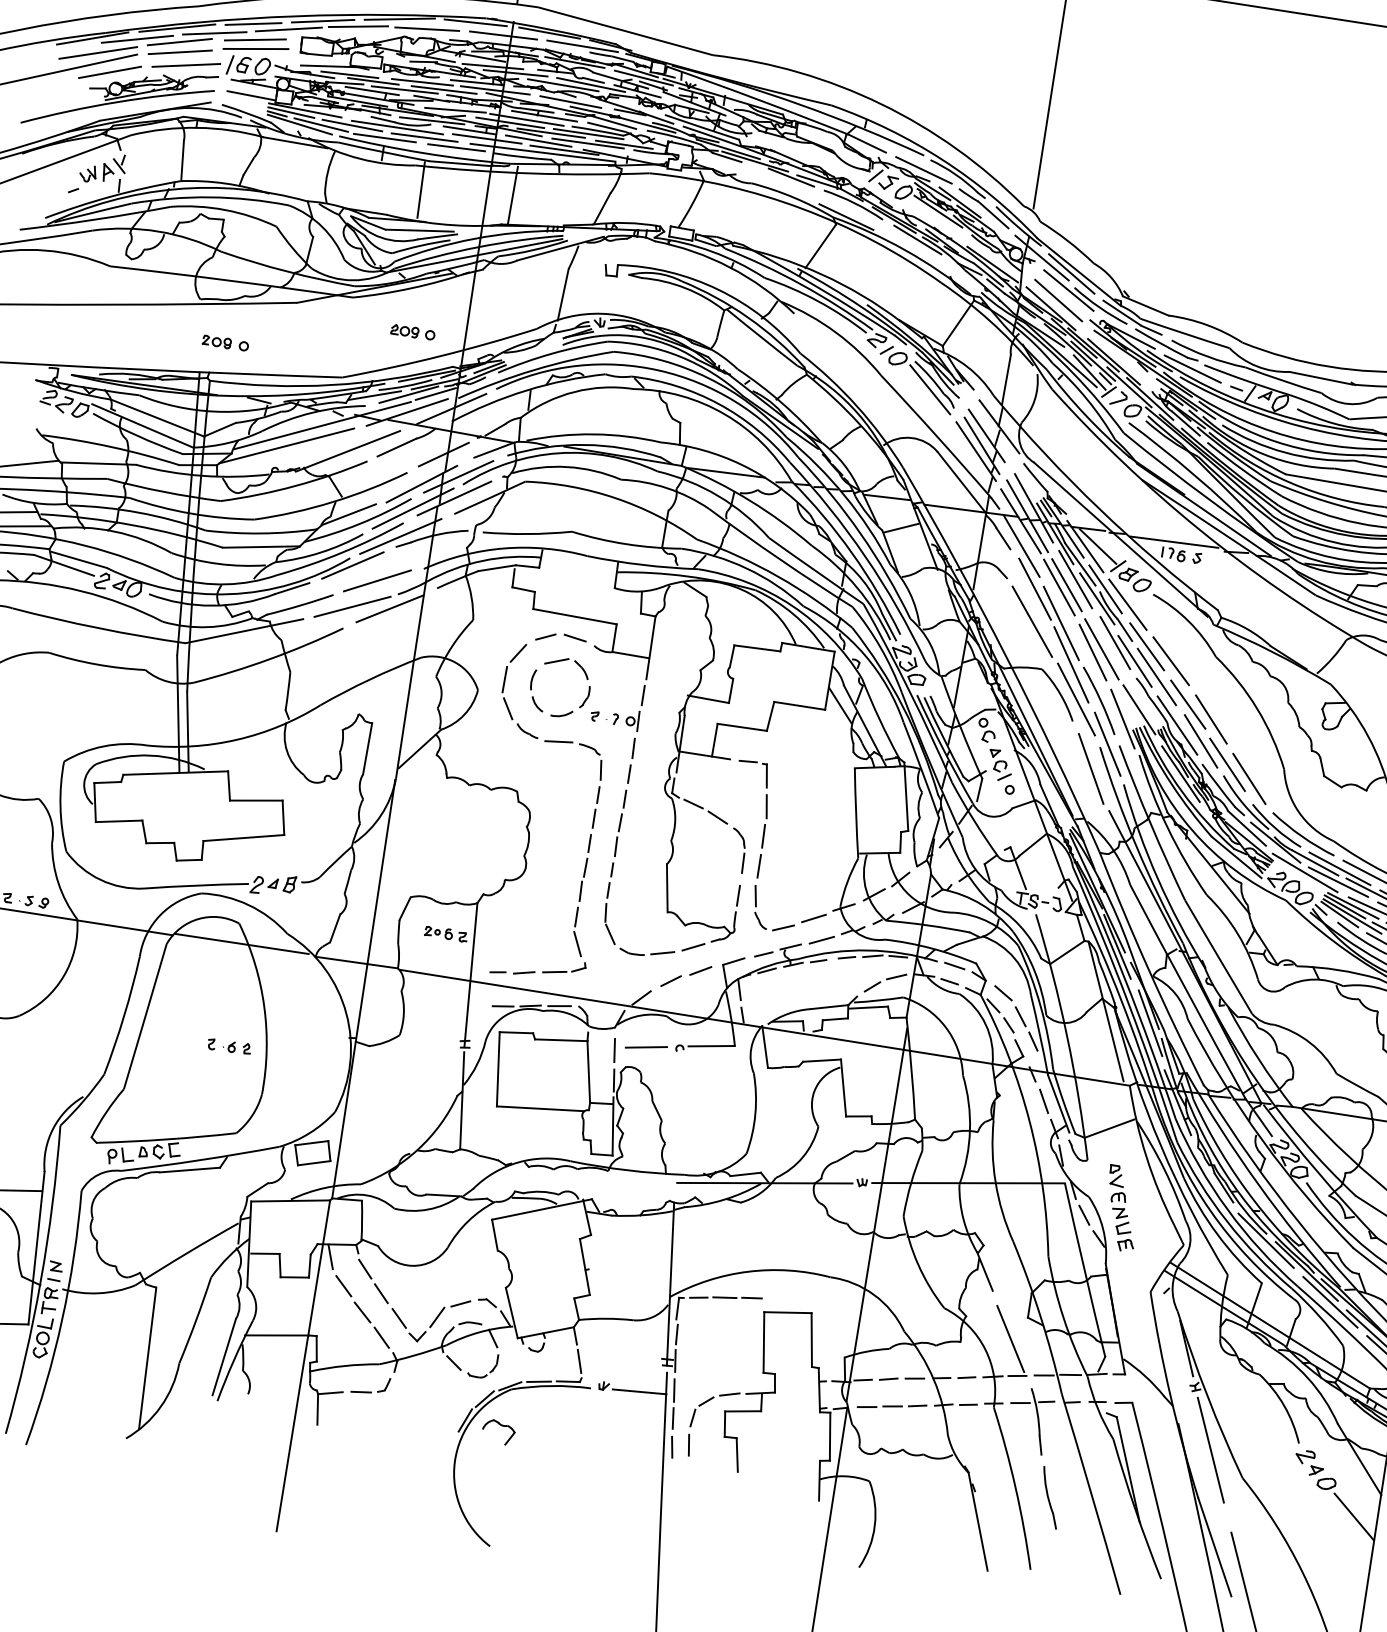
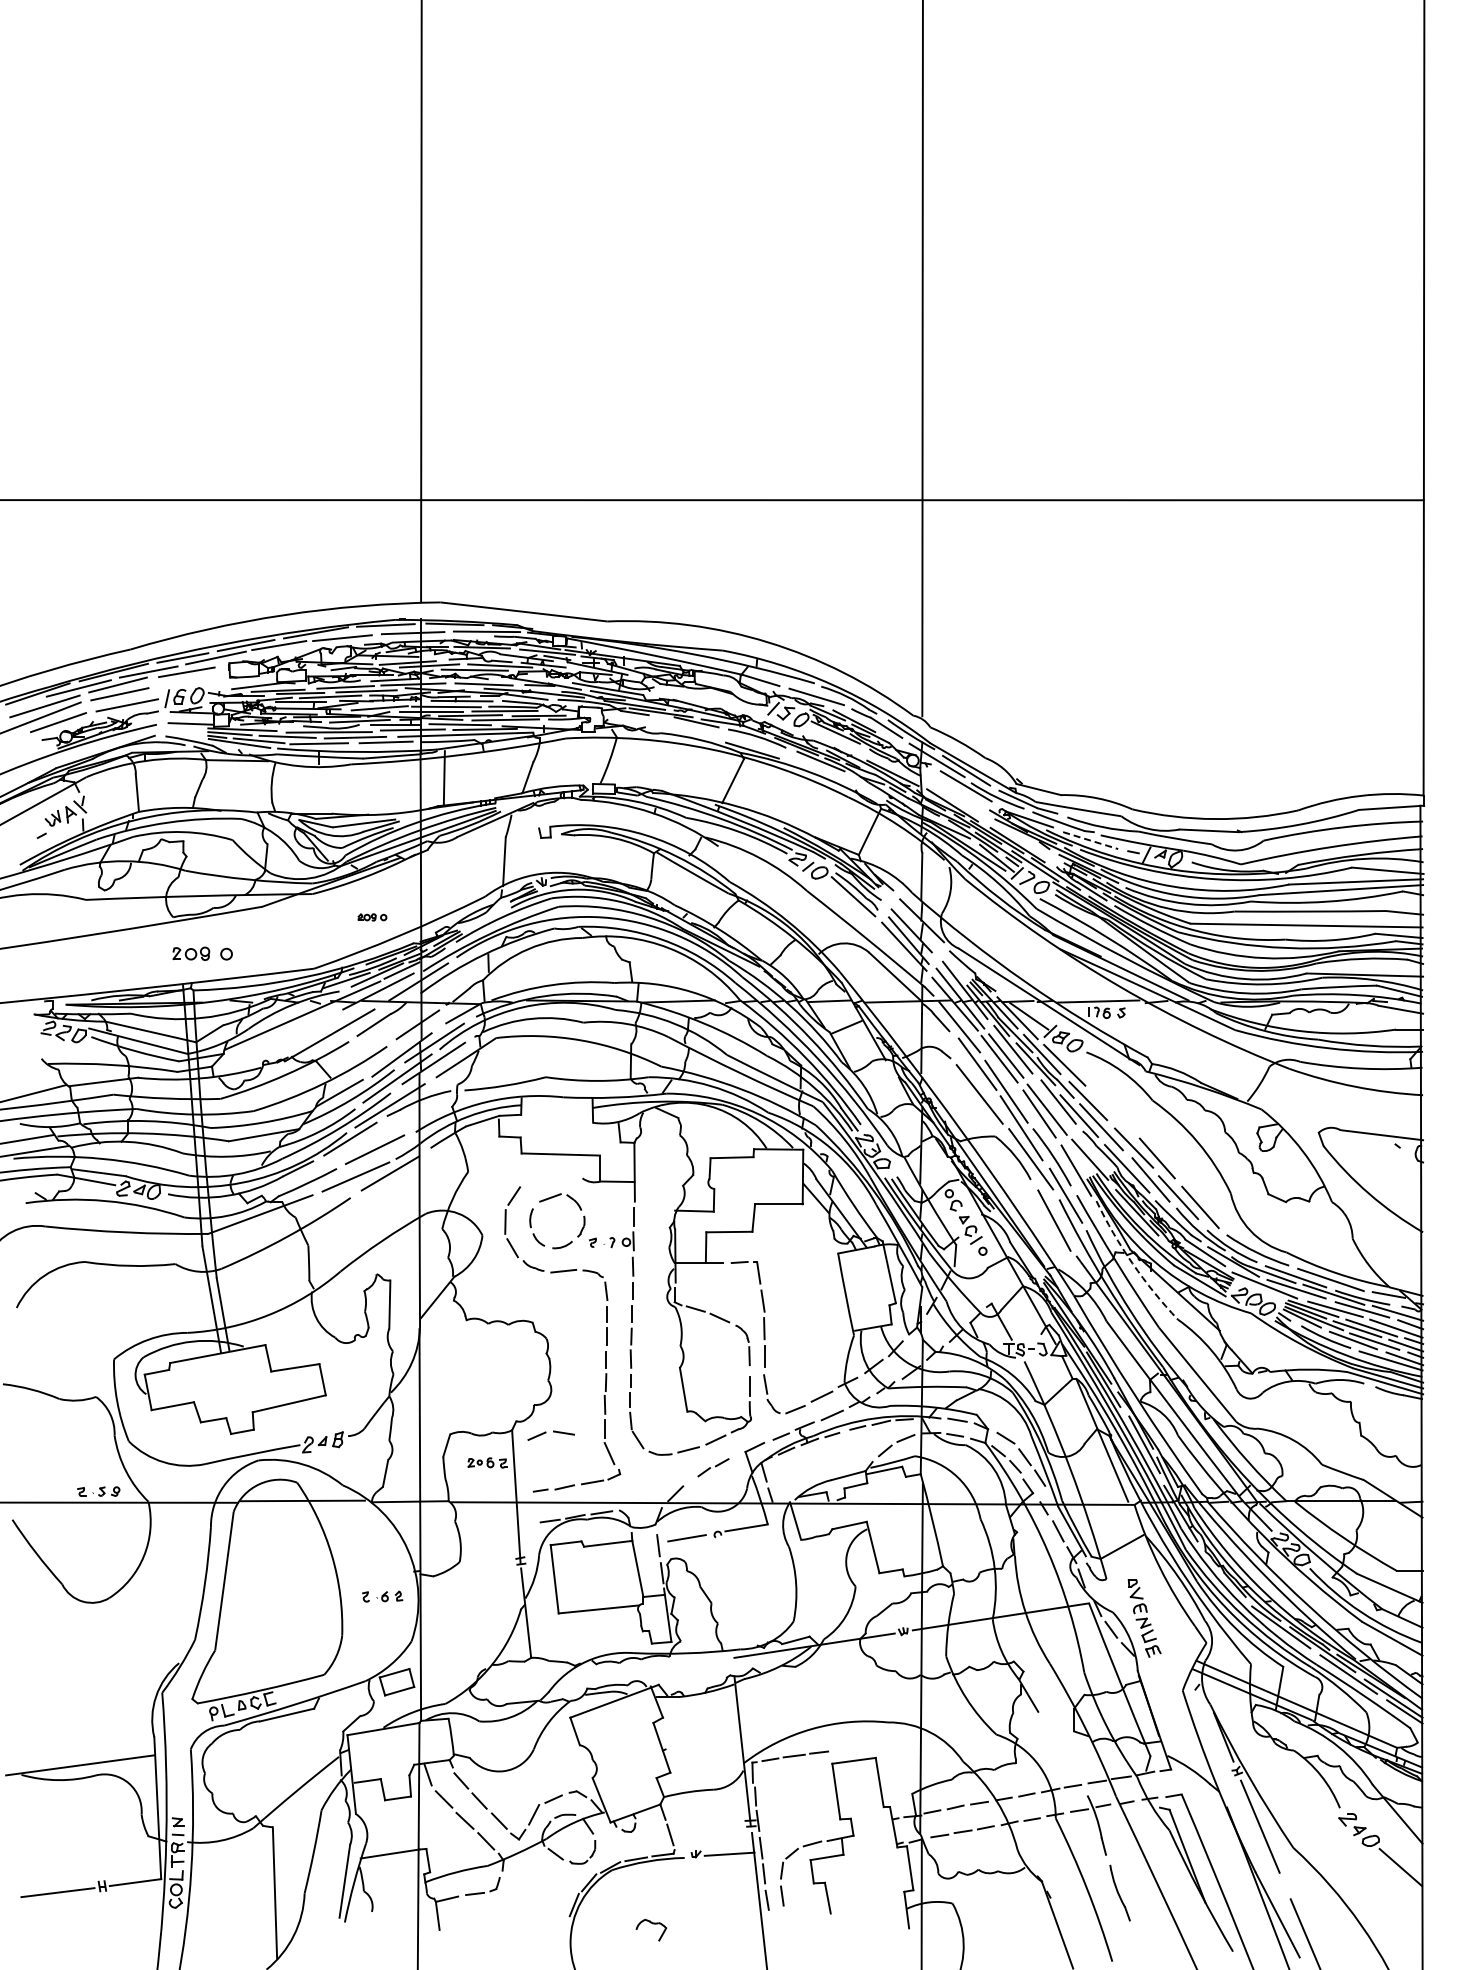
line: (255, 48) -> (188, 680), removed
line: (420, 190) -> (359, 786), removed
line: (1057, 299) -> (957, 796), removed
part: (413, 332) -> (372, 917), size x0.7
part: (225, 342) -> (202, 953), size x1.4
line: (1192, 368) -> (1090, 840), solid -> dashed
line: (287, 445) -> (273, 1038), removed
part: (560, 638) -> (550, 1435), moved
line: (1170, 660) -> (1111, 1110), removed
arc: (1167, 827) -> (1132, 1263), solid -> dashed
part: (686, 976) -> (713, 1467), size x0.7
part: (229, 1046) -> (382, 1596), moved
line: (1010, 1339) -> (1061, 1753), removed
part: (498, 1431) -> (651, 1929), moved

